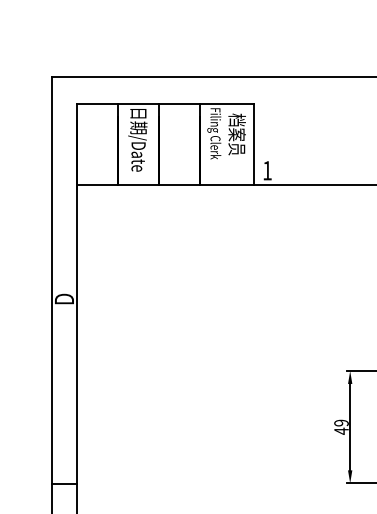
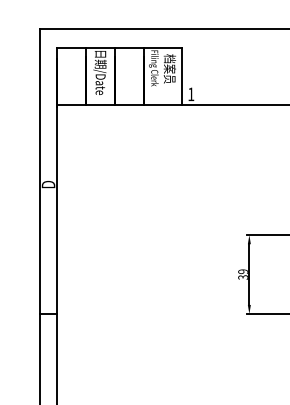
text: (340, 431) -> (242, 277), 49 -> 39

